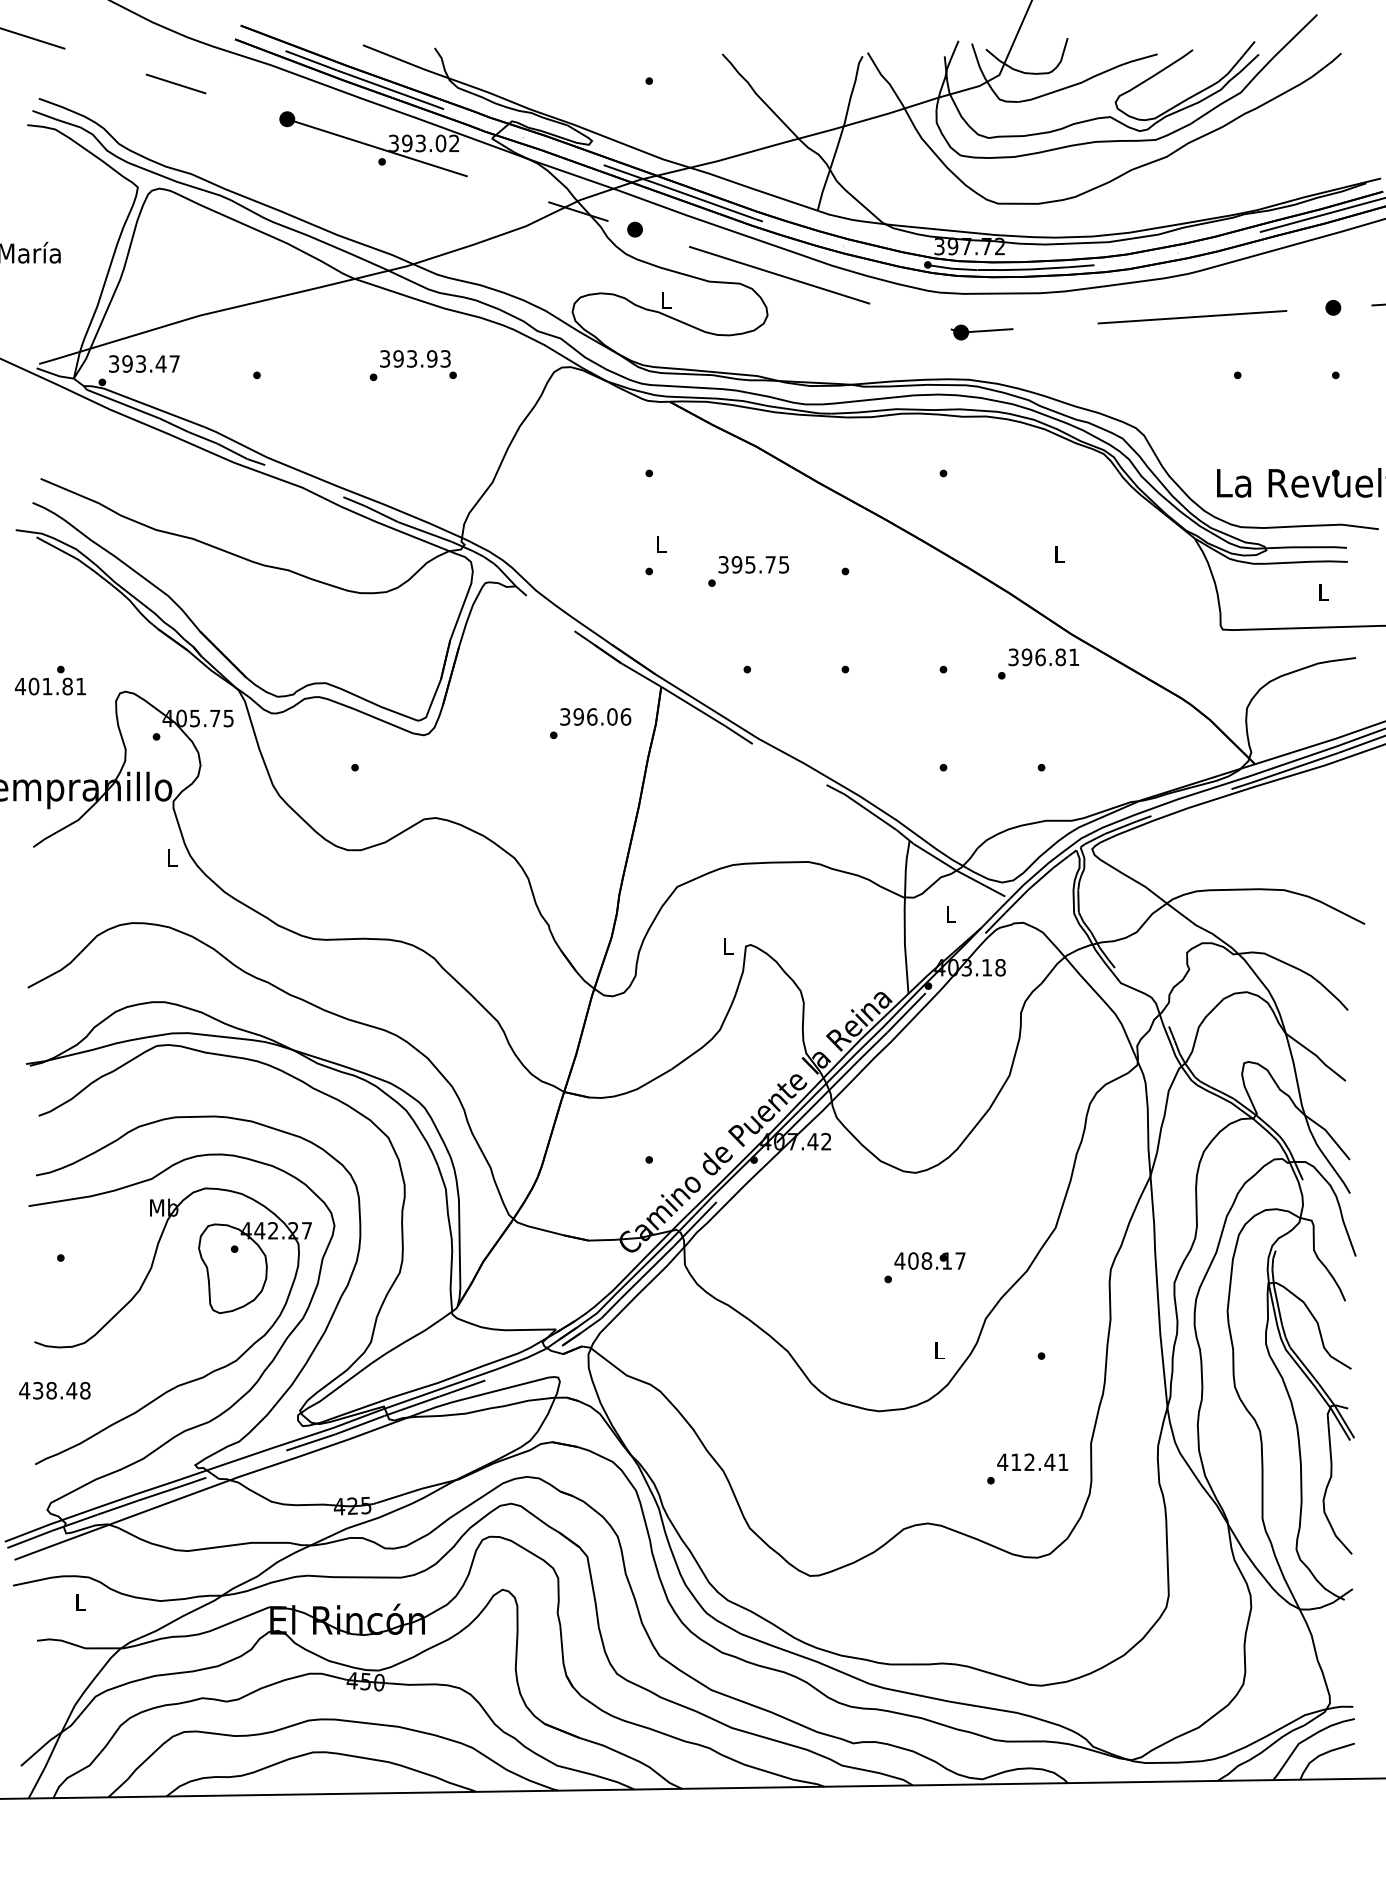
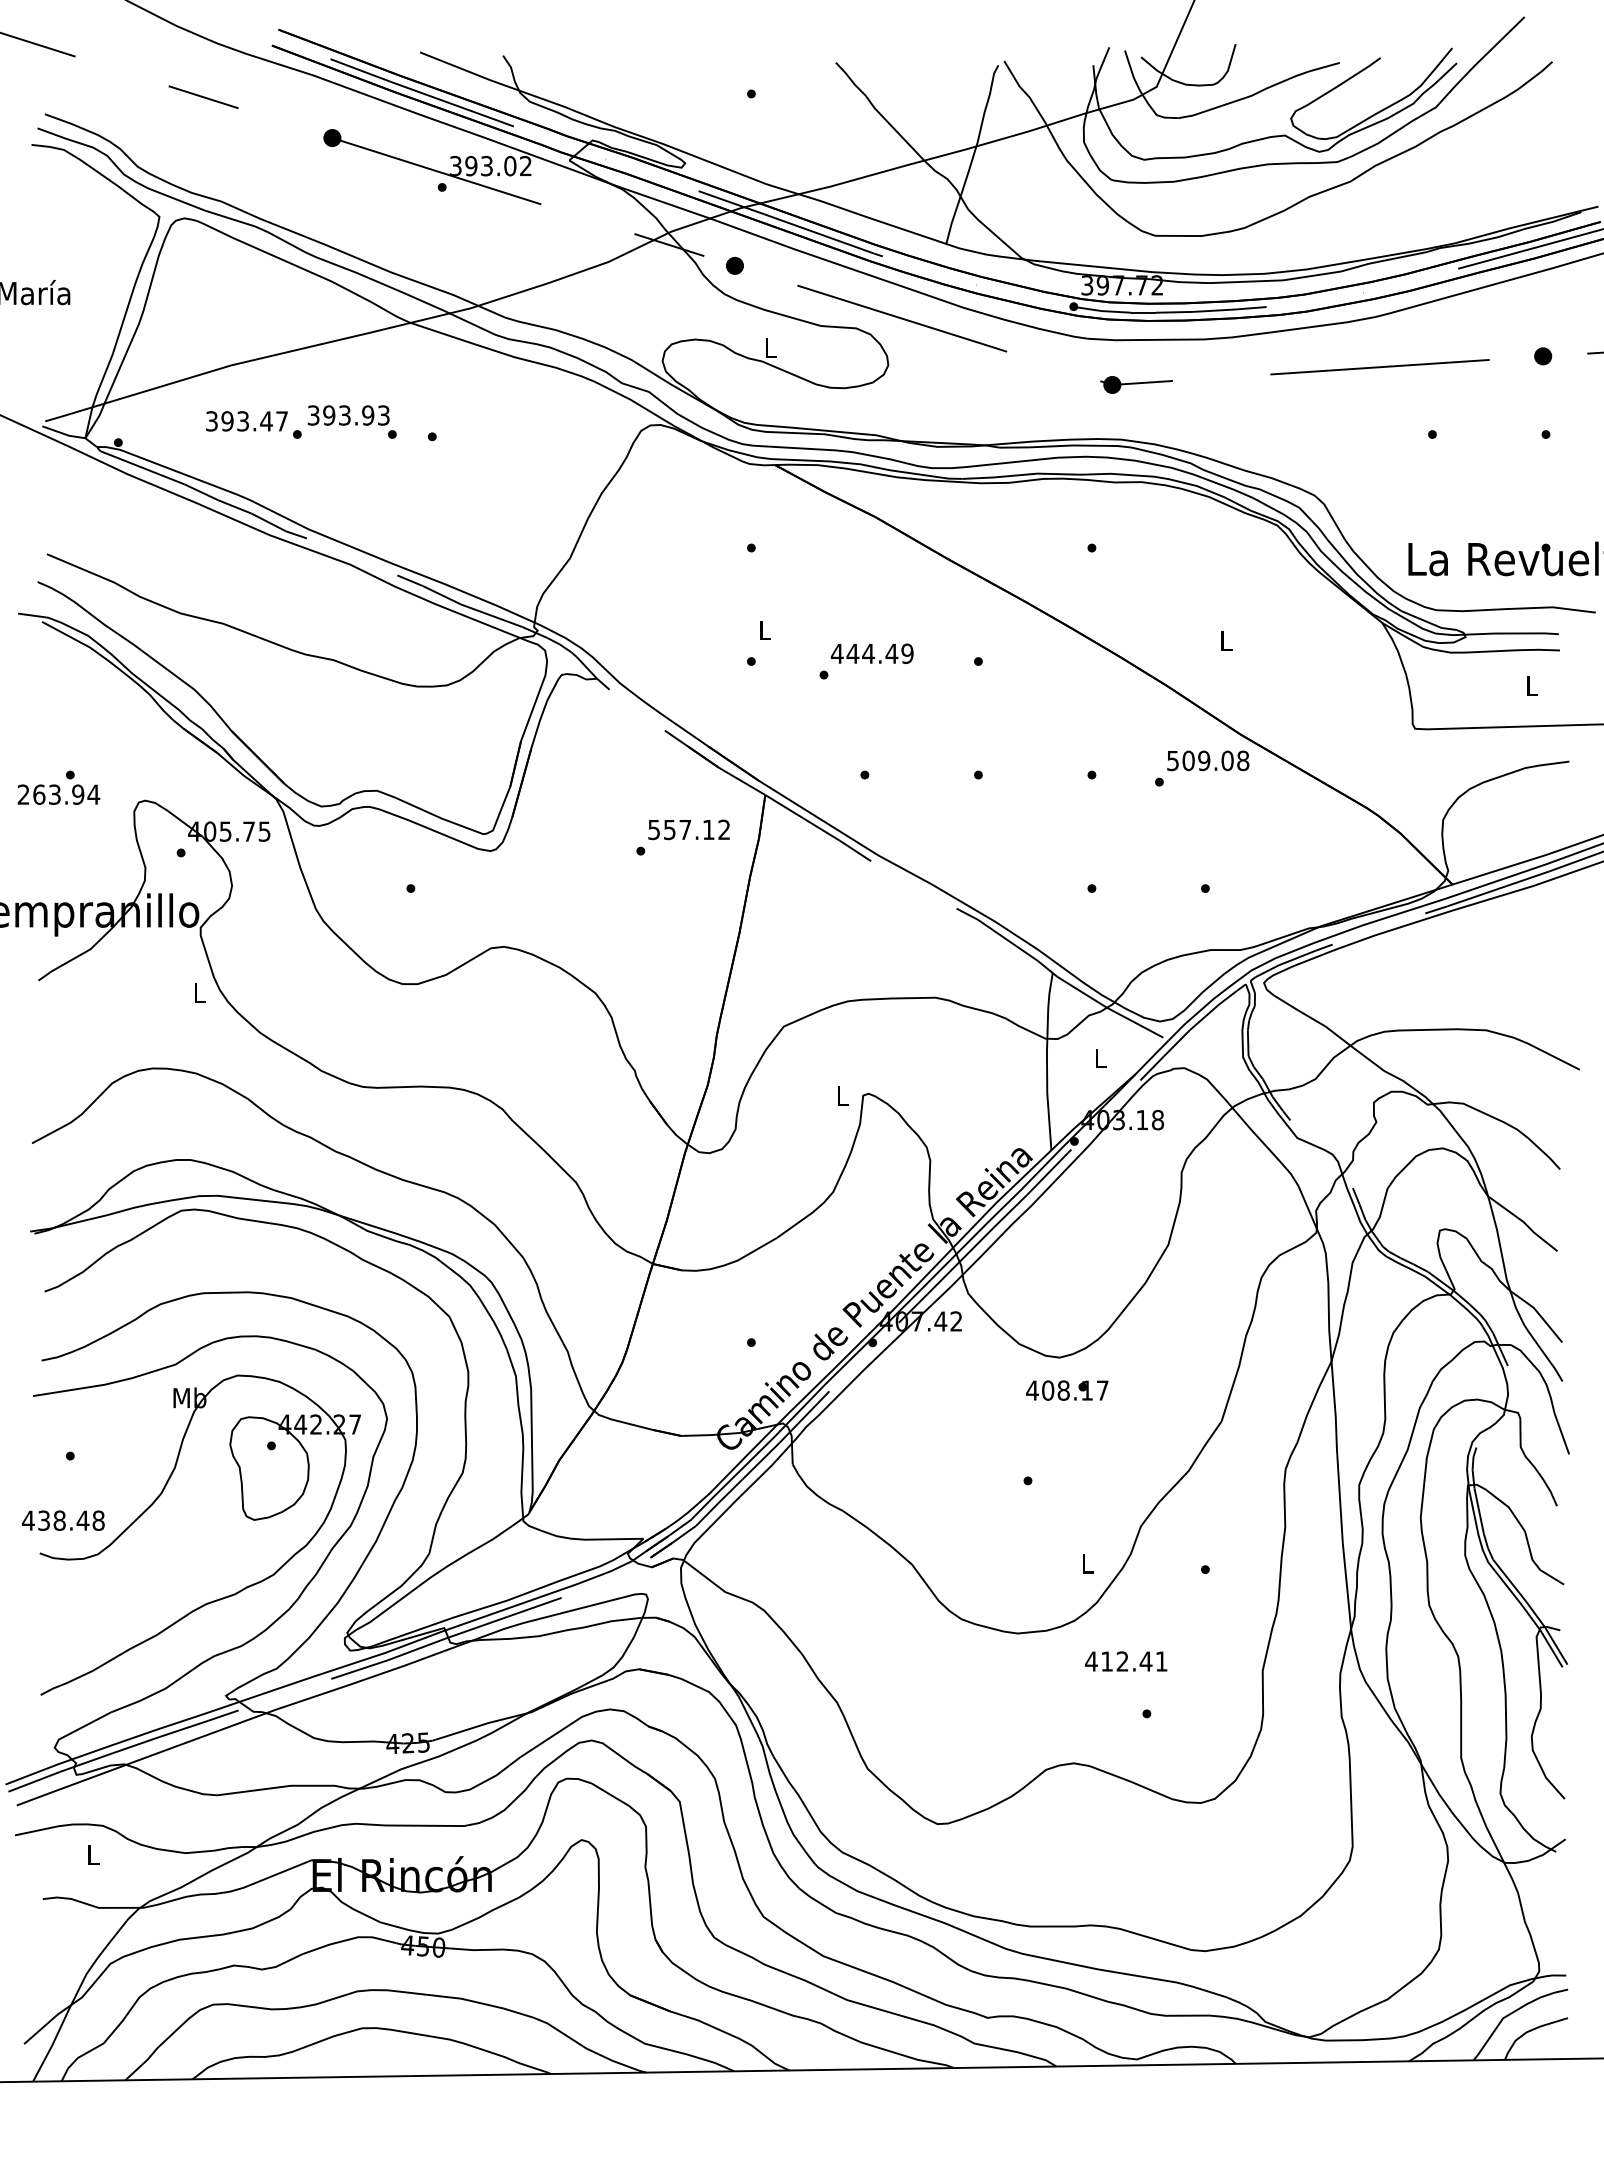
text: (143, 364) -> (246, 421), moved
text: (417, 364) -> (351, 421), moved
text: (753, 564) -> (871, 653), 395.75 -> 444.49
text: (1044, 657) -> (1208, 760), 396.81 -> 509.08
text: (50, 686) -> (58, 794), 401.81 -> 263.94
text: (595, 716) -> (689, 829), 396.06 -> 557.12
text: (930, 1260) -> (1067, 1390), moved
text: (54, 1390) -> (63, 1520), moved
text: (1032, 1462) -> (1126, 1661), moved

